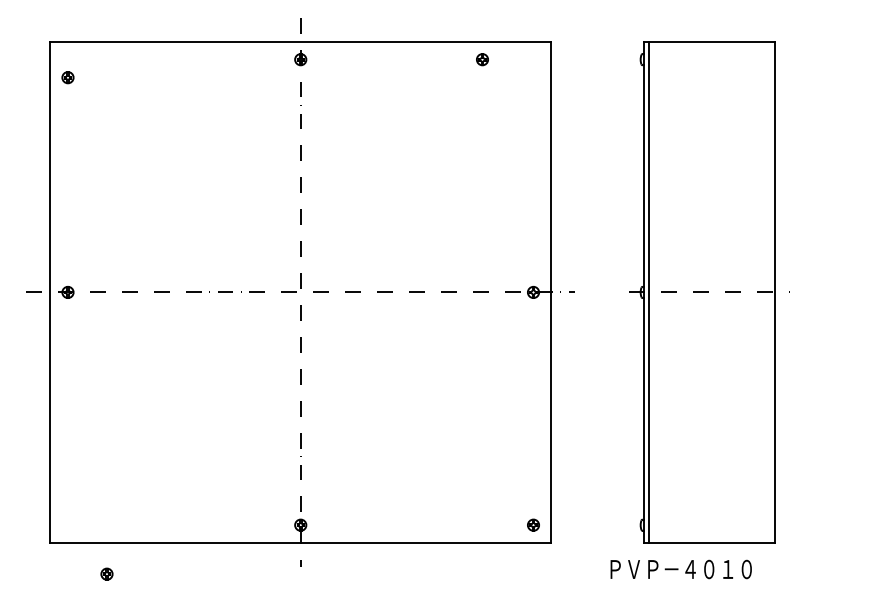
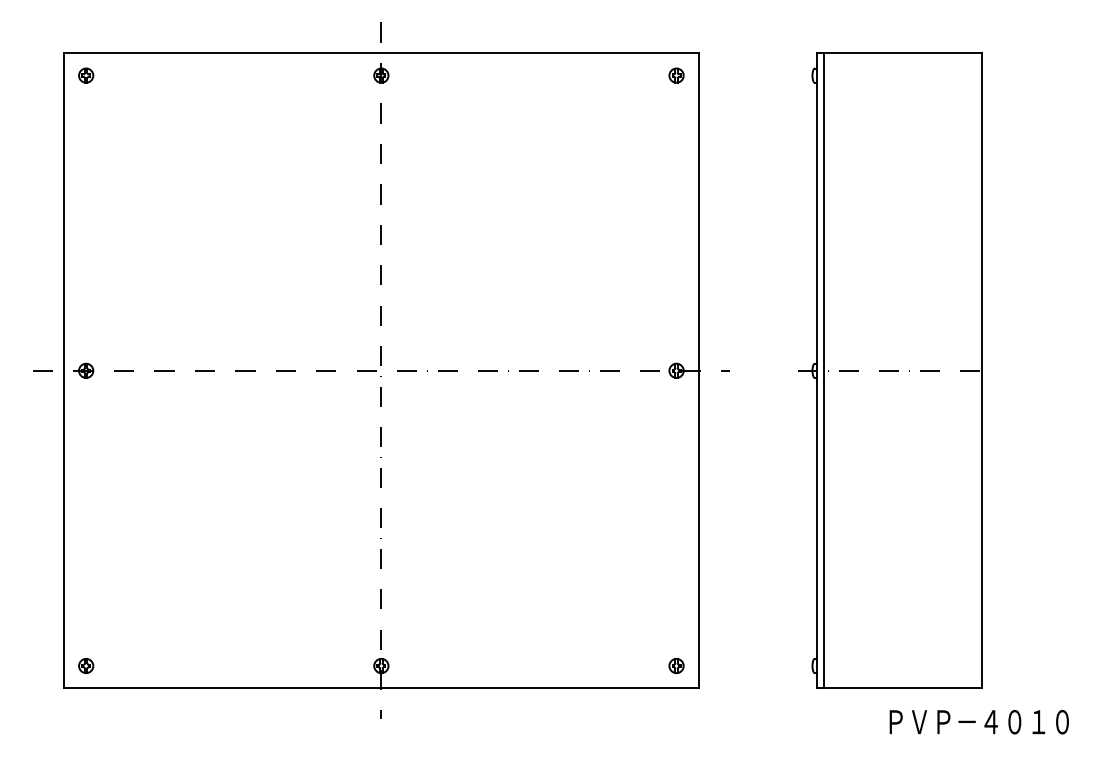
part: (482, 59) -> (676, 75), moved
part: (67, 77) -> (85, 75), moved
text: (680, 569) -> (978, 722), moved
part: (106, 573) -> (85, 665), moved

